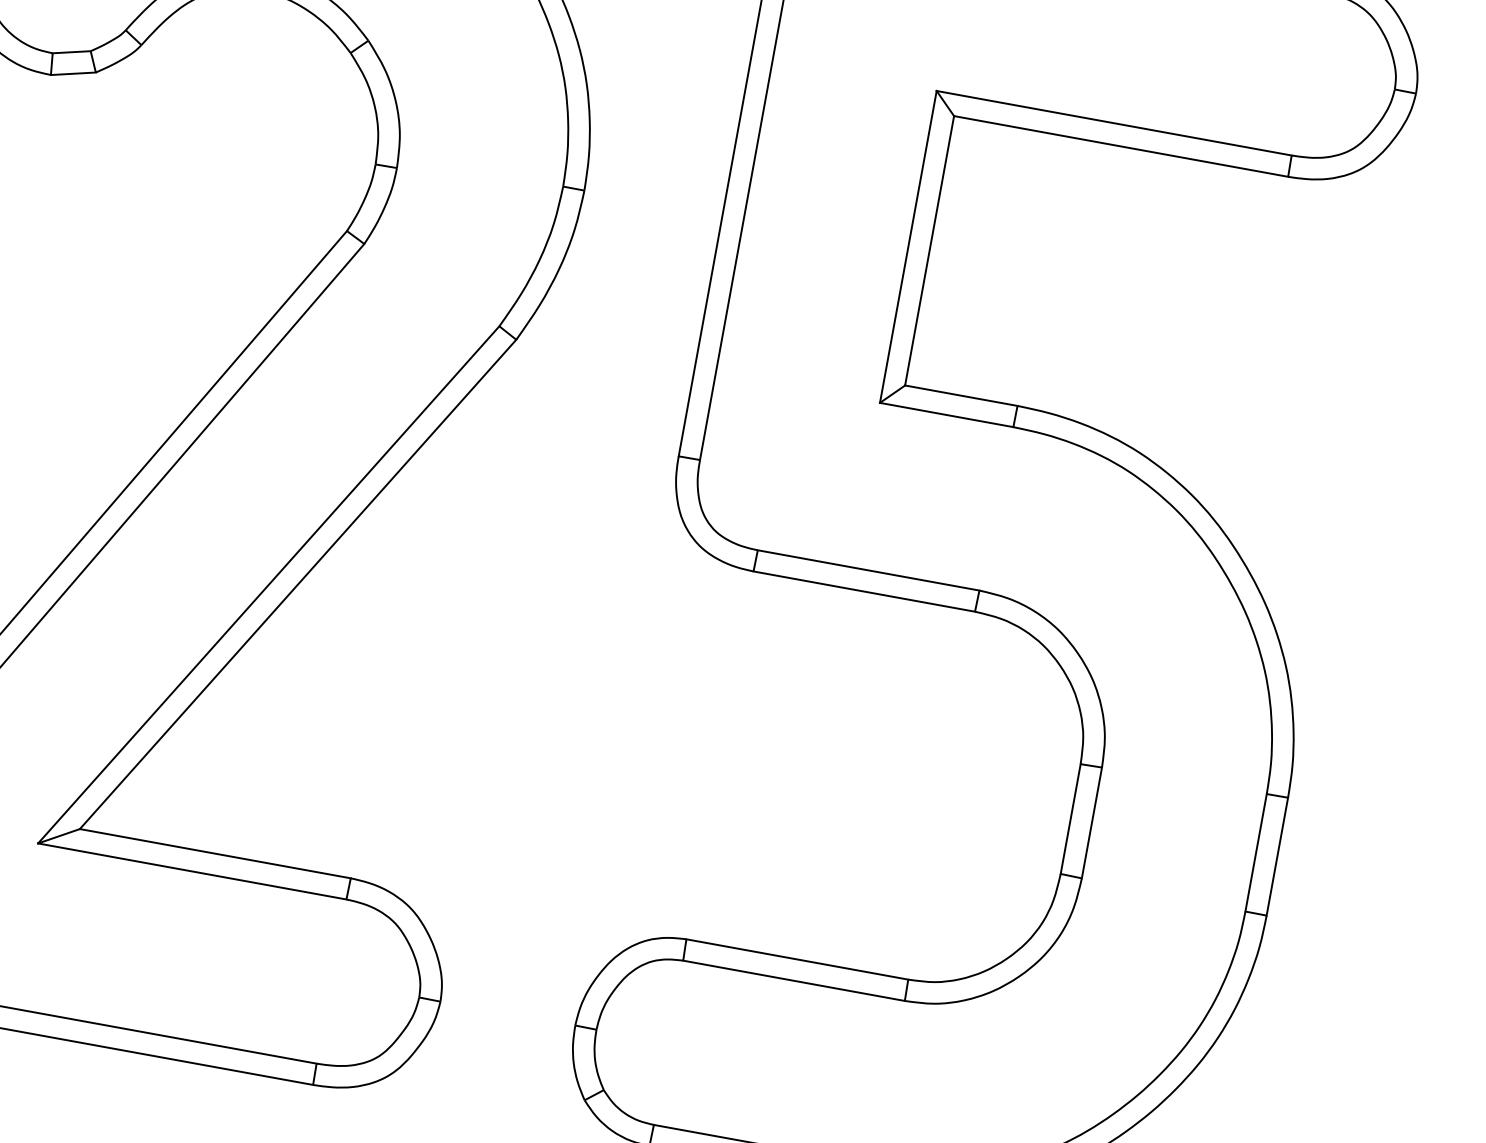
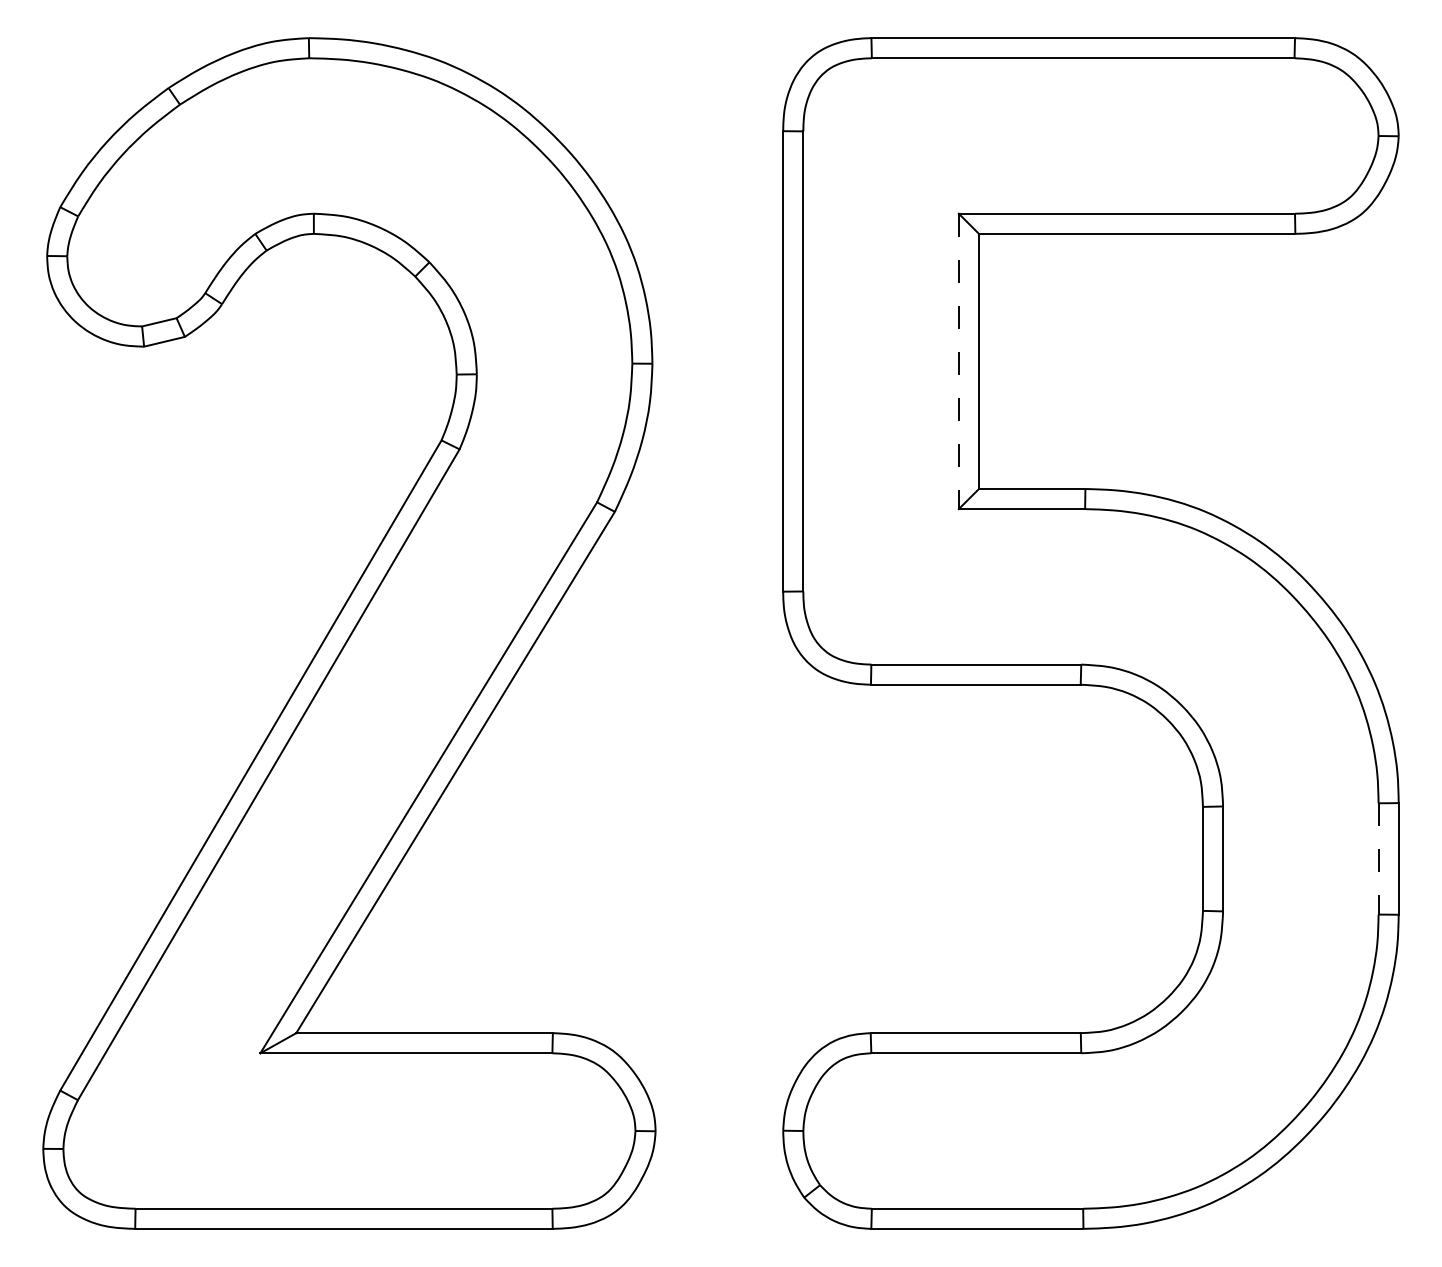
line: (907, 246) -> (958, 361), solid -> dashed
line: (1256, 852) -> (1378, 858), solid -> dashed

